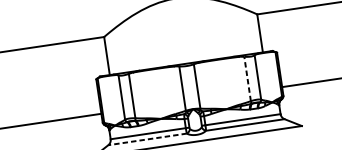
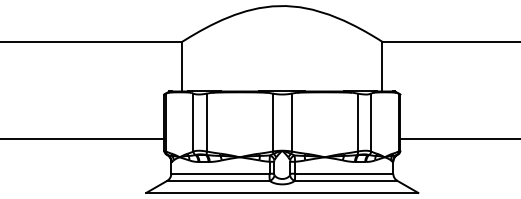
line: (247, 78) -> (357, 122), dashed -> solid
line: (147, 139) -> (218, 180), dashed -> solid

